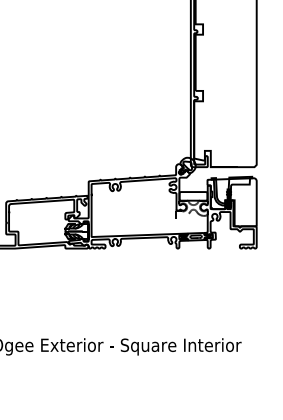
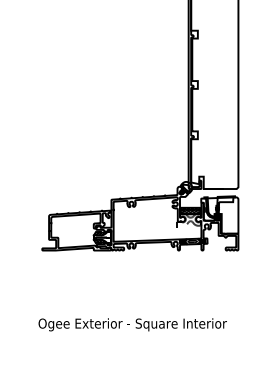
hatch: (193, 195) -> (190, 210), added

